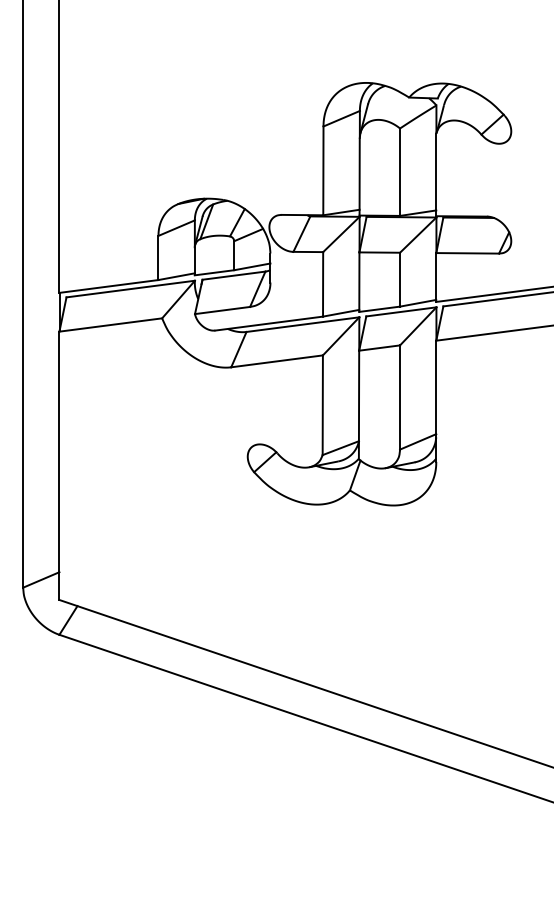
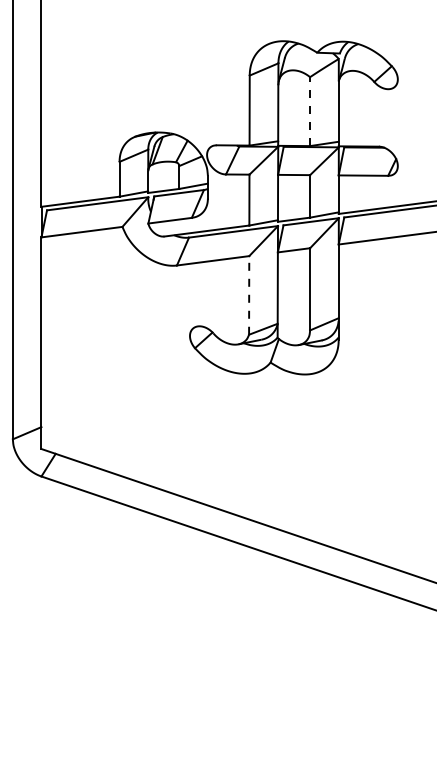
line: (400, 172) -> (310, 111), solid -> dashed
line: (323, 404) -> (249, 294), solid -> dashed

